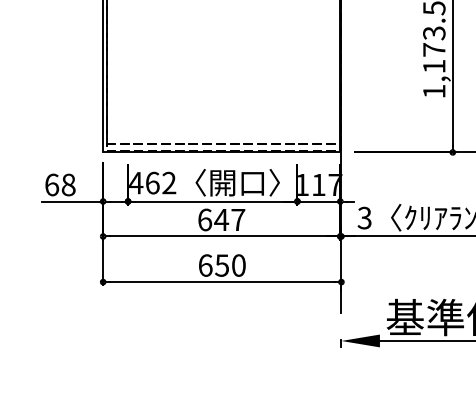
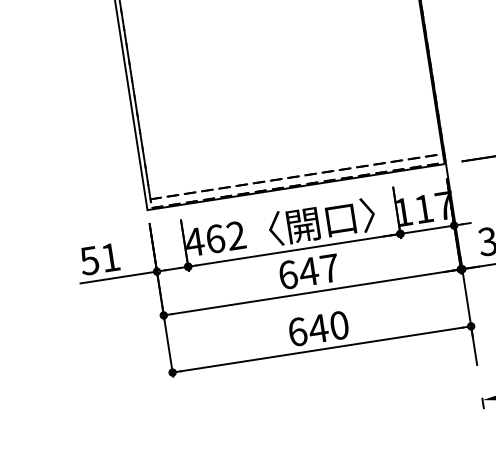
text: (59, 184) -> (98, 258), 68 -> 51
text: (221, 265) -> (317, 328), 650 -> 640

